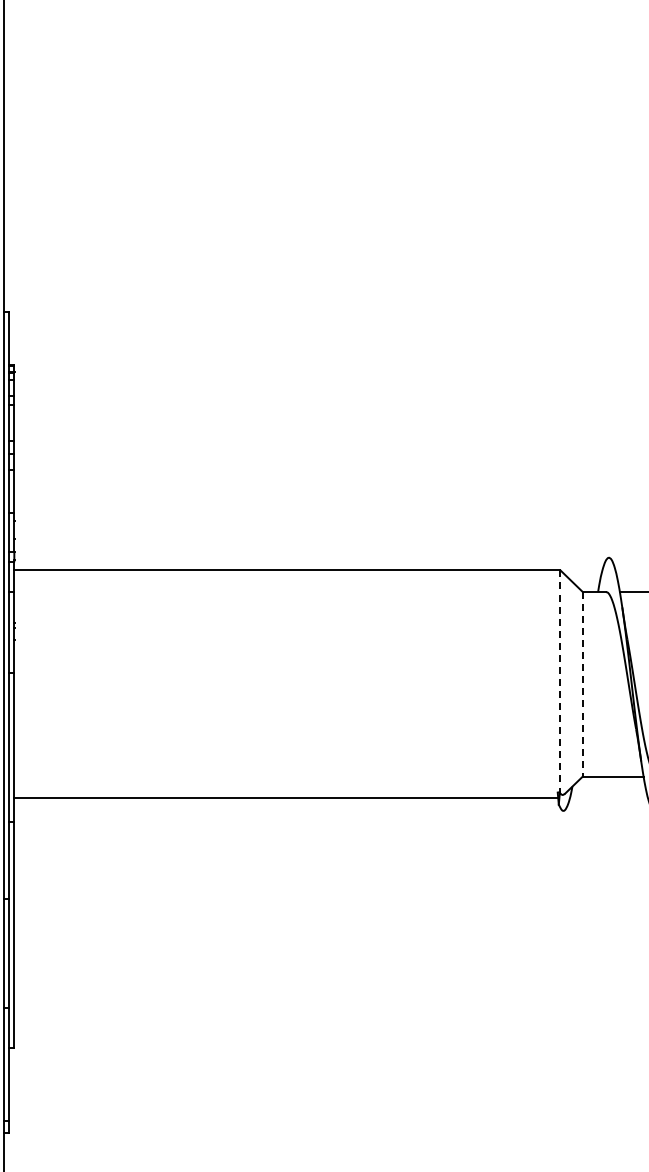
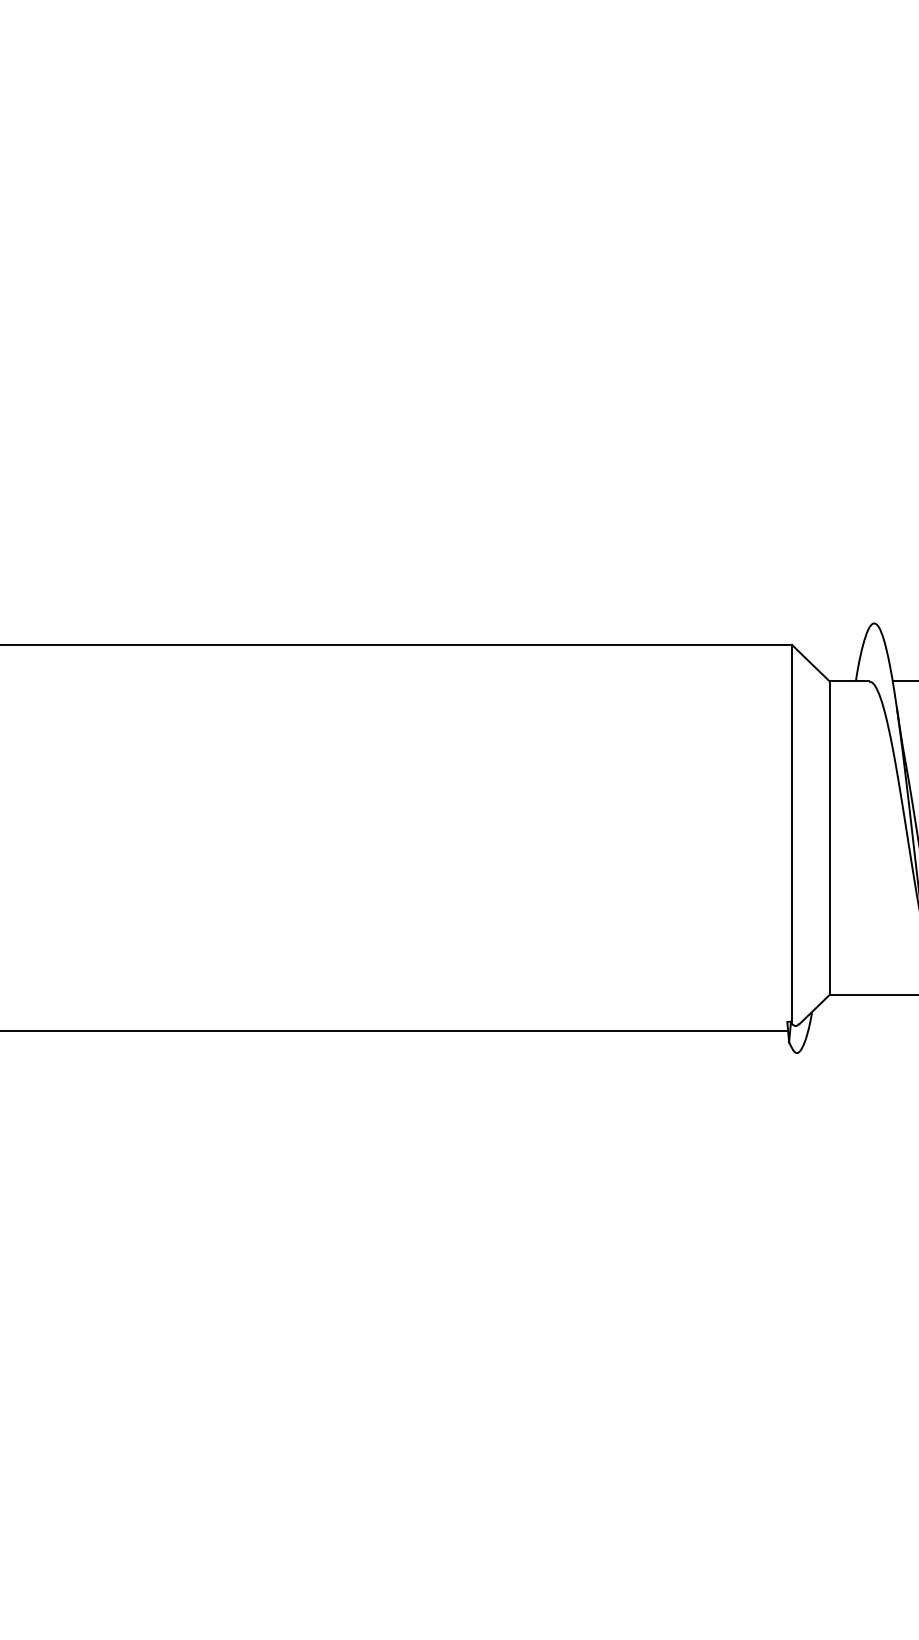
line: (560, 682) -> (791, 835), dashed -> solid
line: (582, 684) -> (829, 838), dashed -> solid

